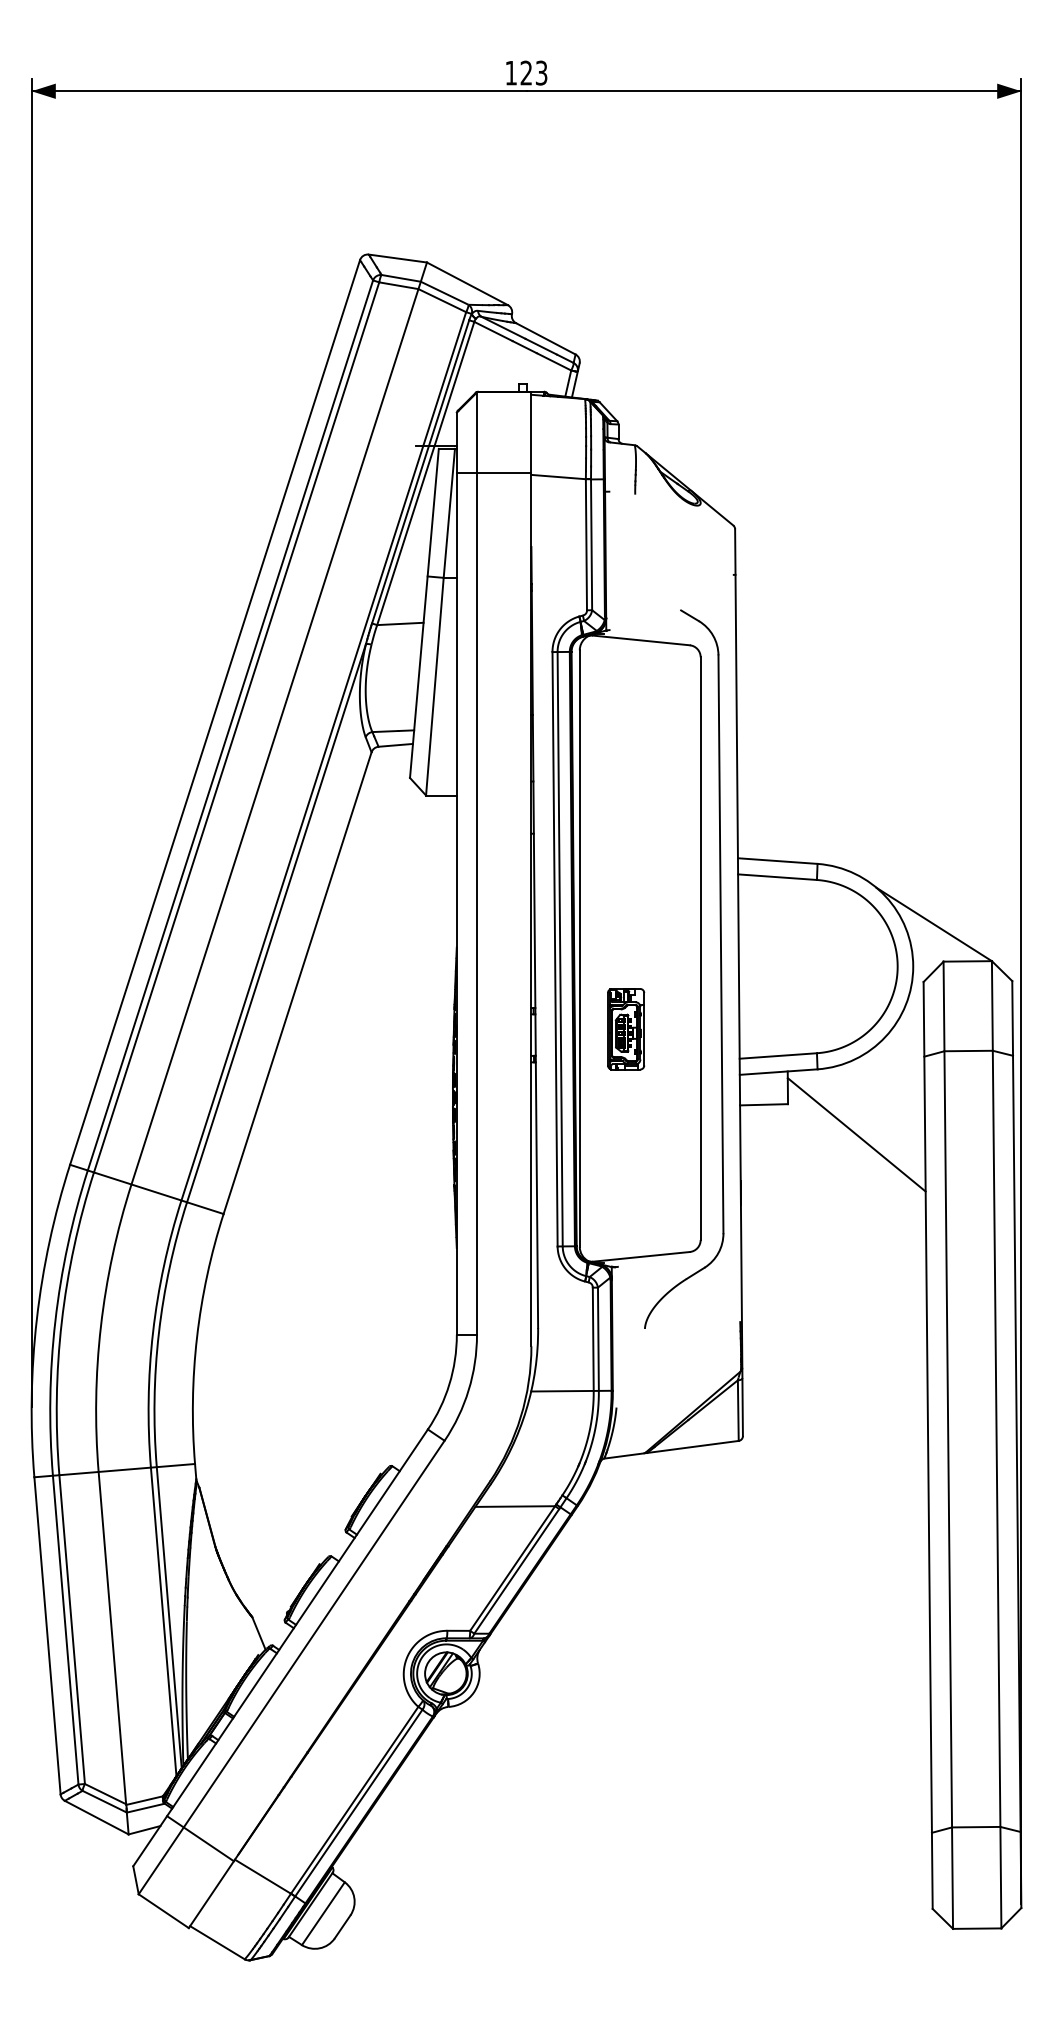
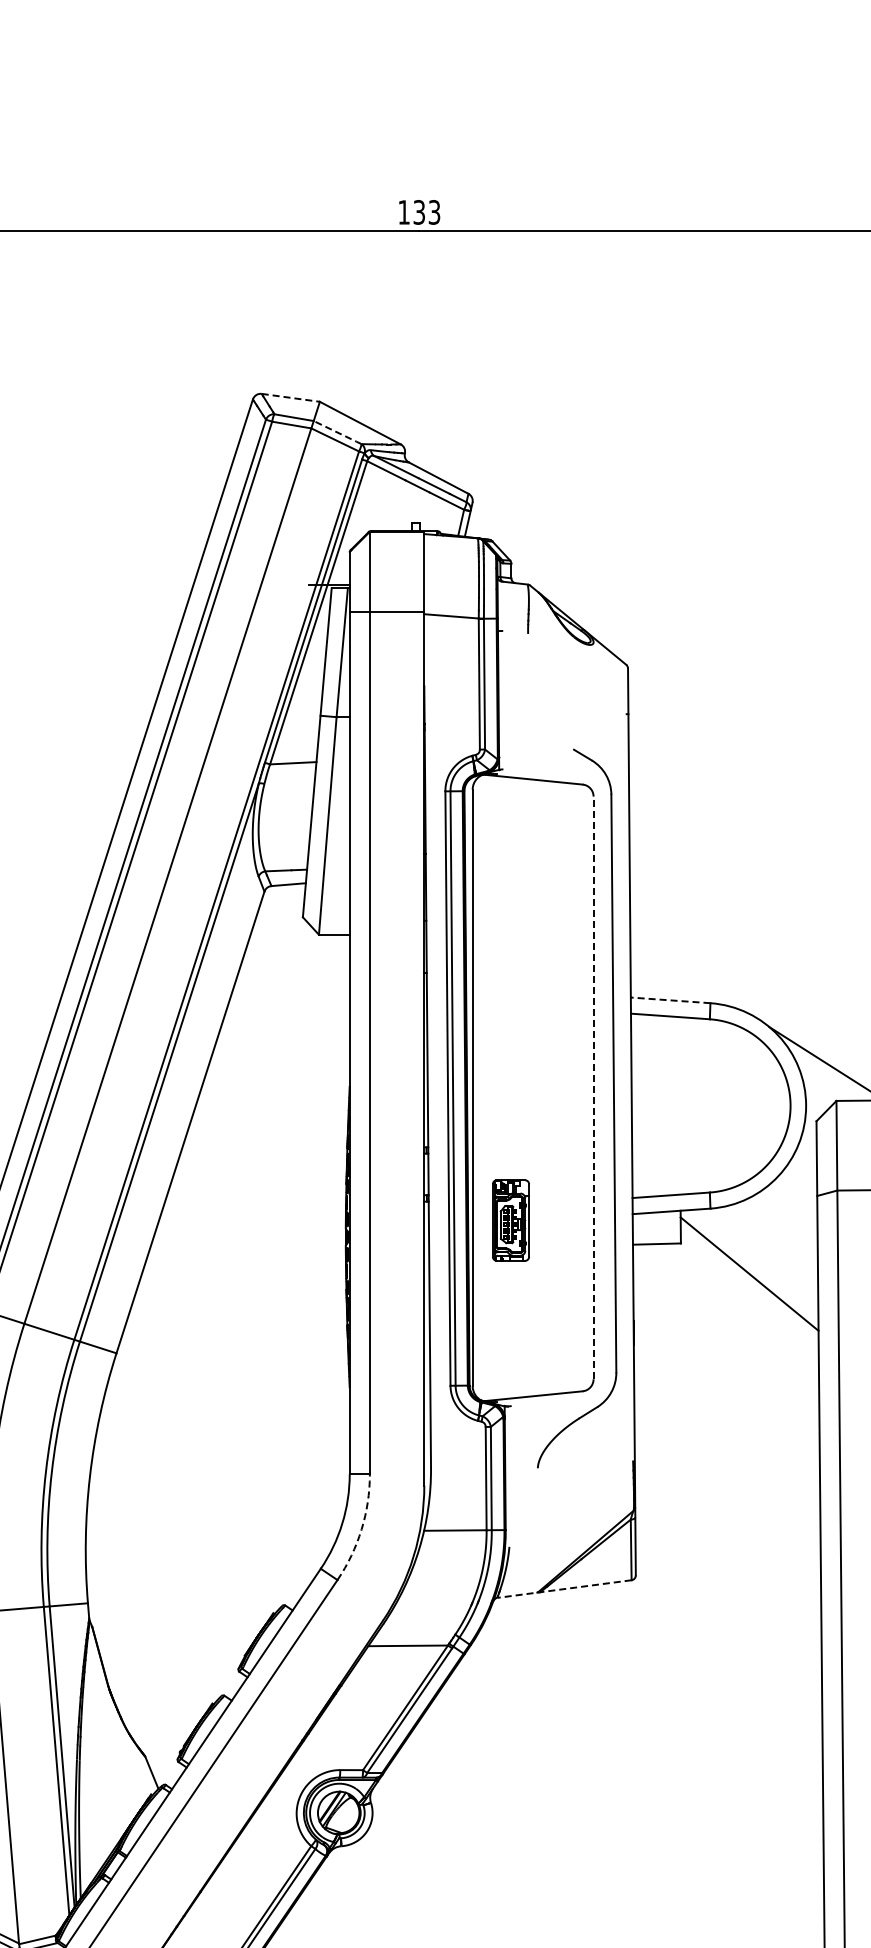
text: (526, 73) -> (419, 212), 123 -> 133
line: (398, 258) -> (291, 397), solid -> dashed
line: (444, 293) -> (337, 432), solid -> dashed
line: (777, 861) -> (670, 1000), solid -> dashed
line: (700, 948) -> (593, 1087), solid -> dashed
part: (626, 1029) -> (511, 1220), moved
arc: (468, 1390) -> (361, 1529), solid -> dashed
line: (671, 1449) -> (564, 1588), solid -> dashed

